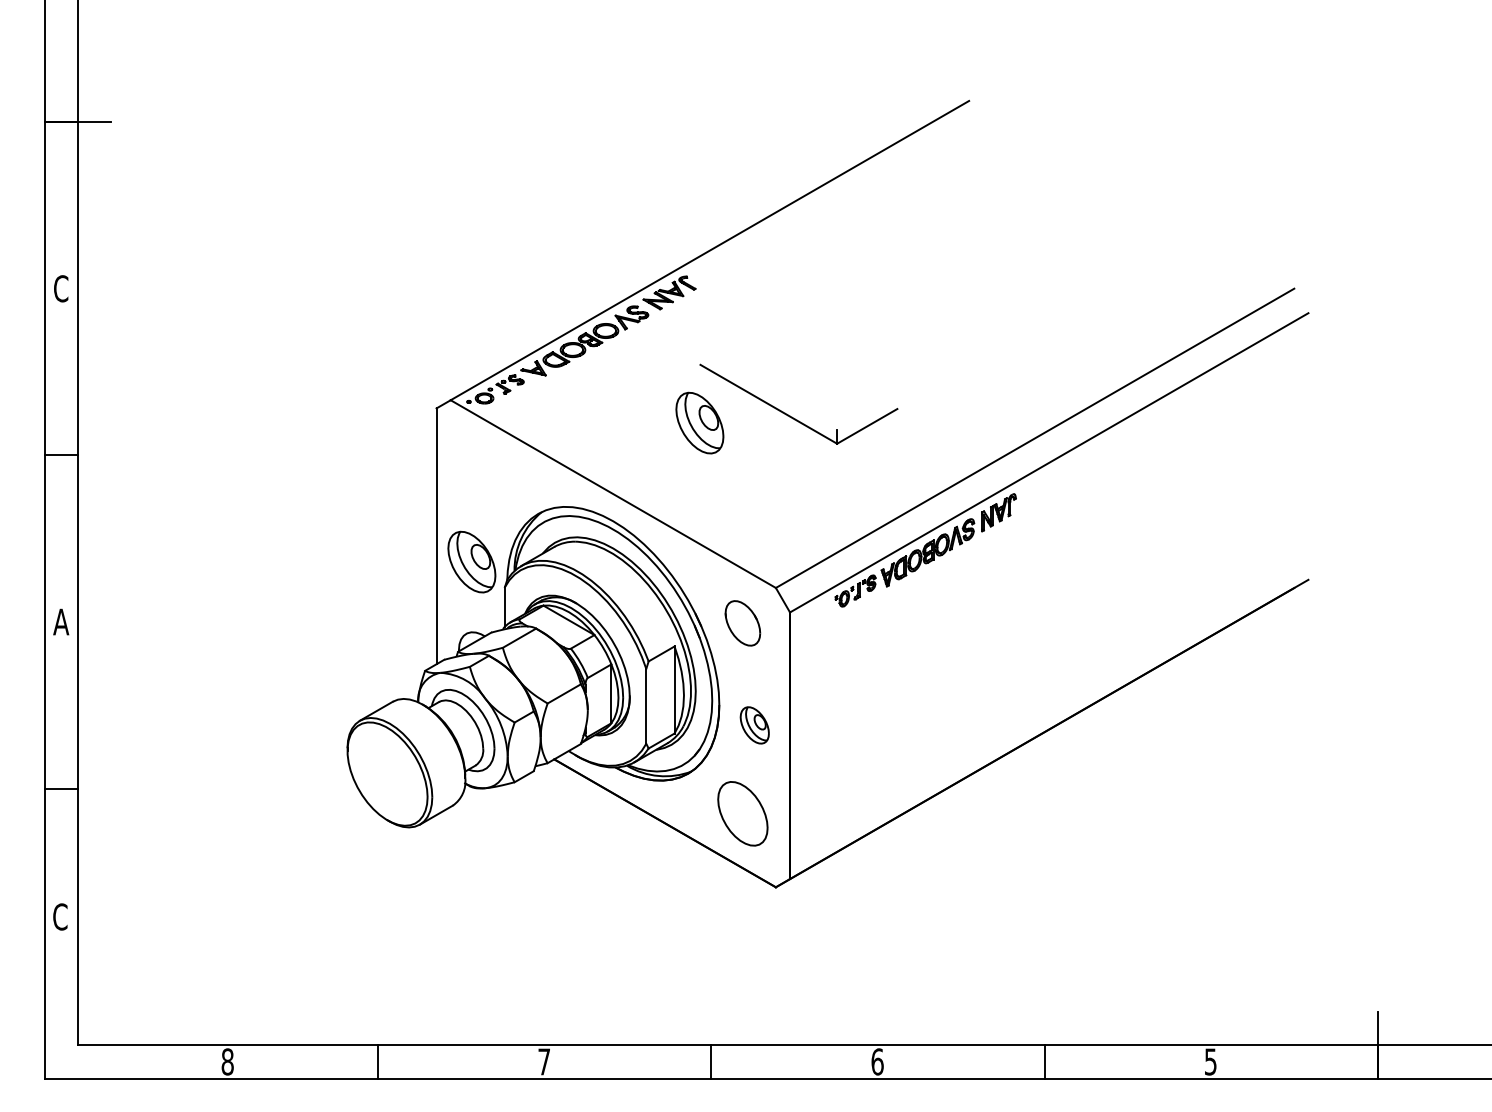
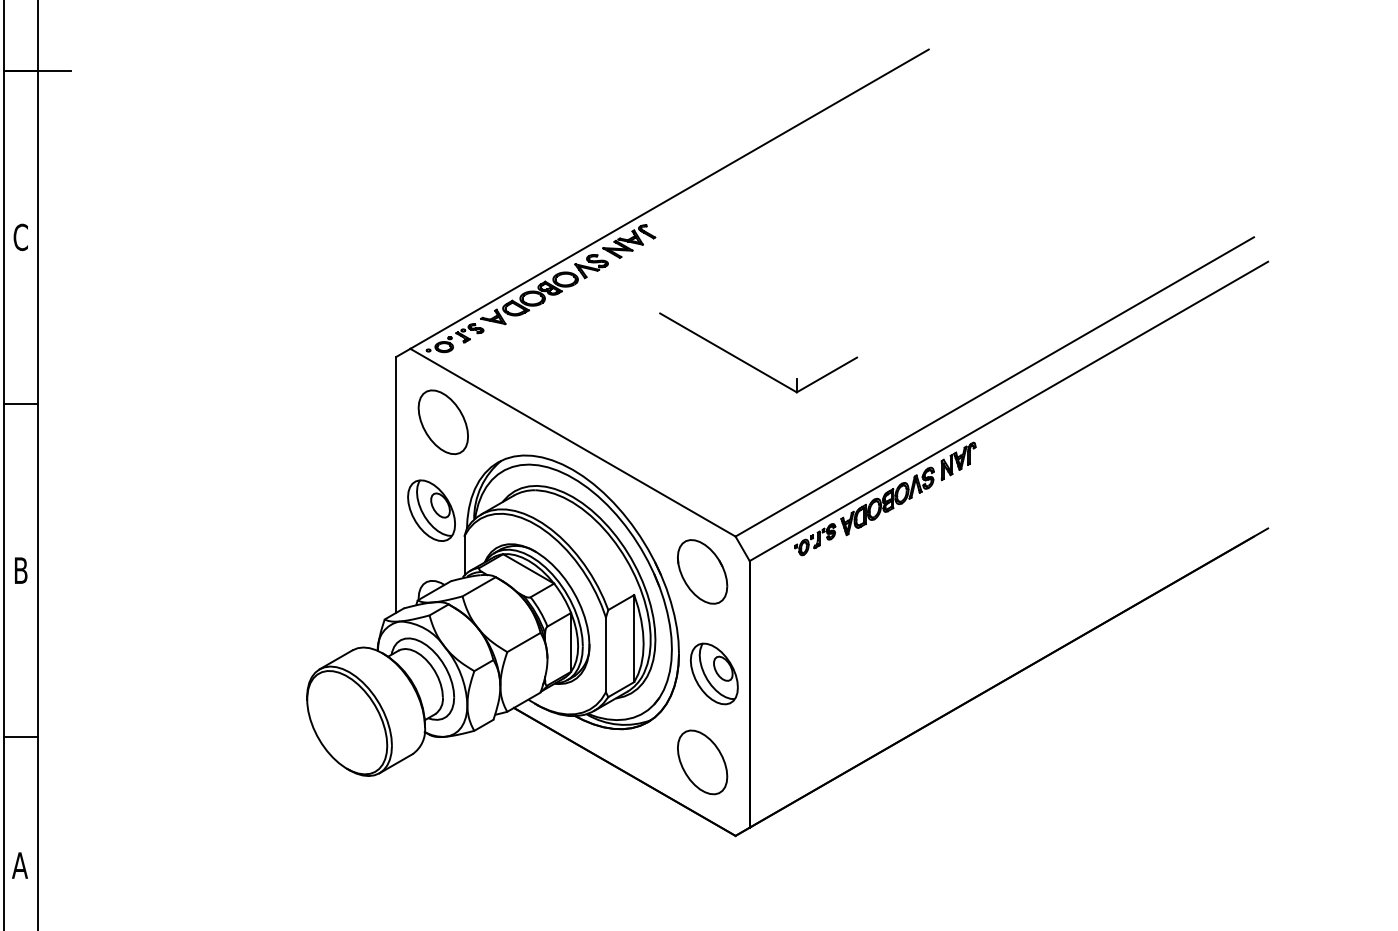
part: (699, 422) -> (659, 371), removed
part: (483, 473) -> (443, 422), added
text: (61, 621) -> (21, 570), A -> B
part: (742, 623) -> (702, 572), size x1.43
part: (754, 725) -> (714, 674), size x1.67
text: (60, 916) -> (20, 865), C -> A

